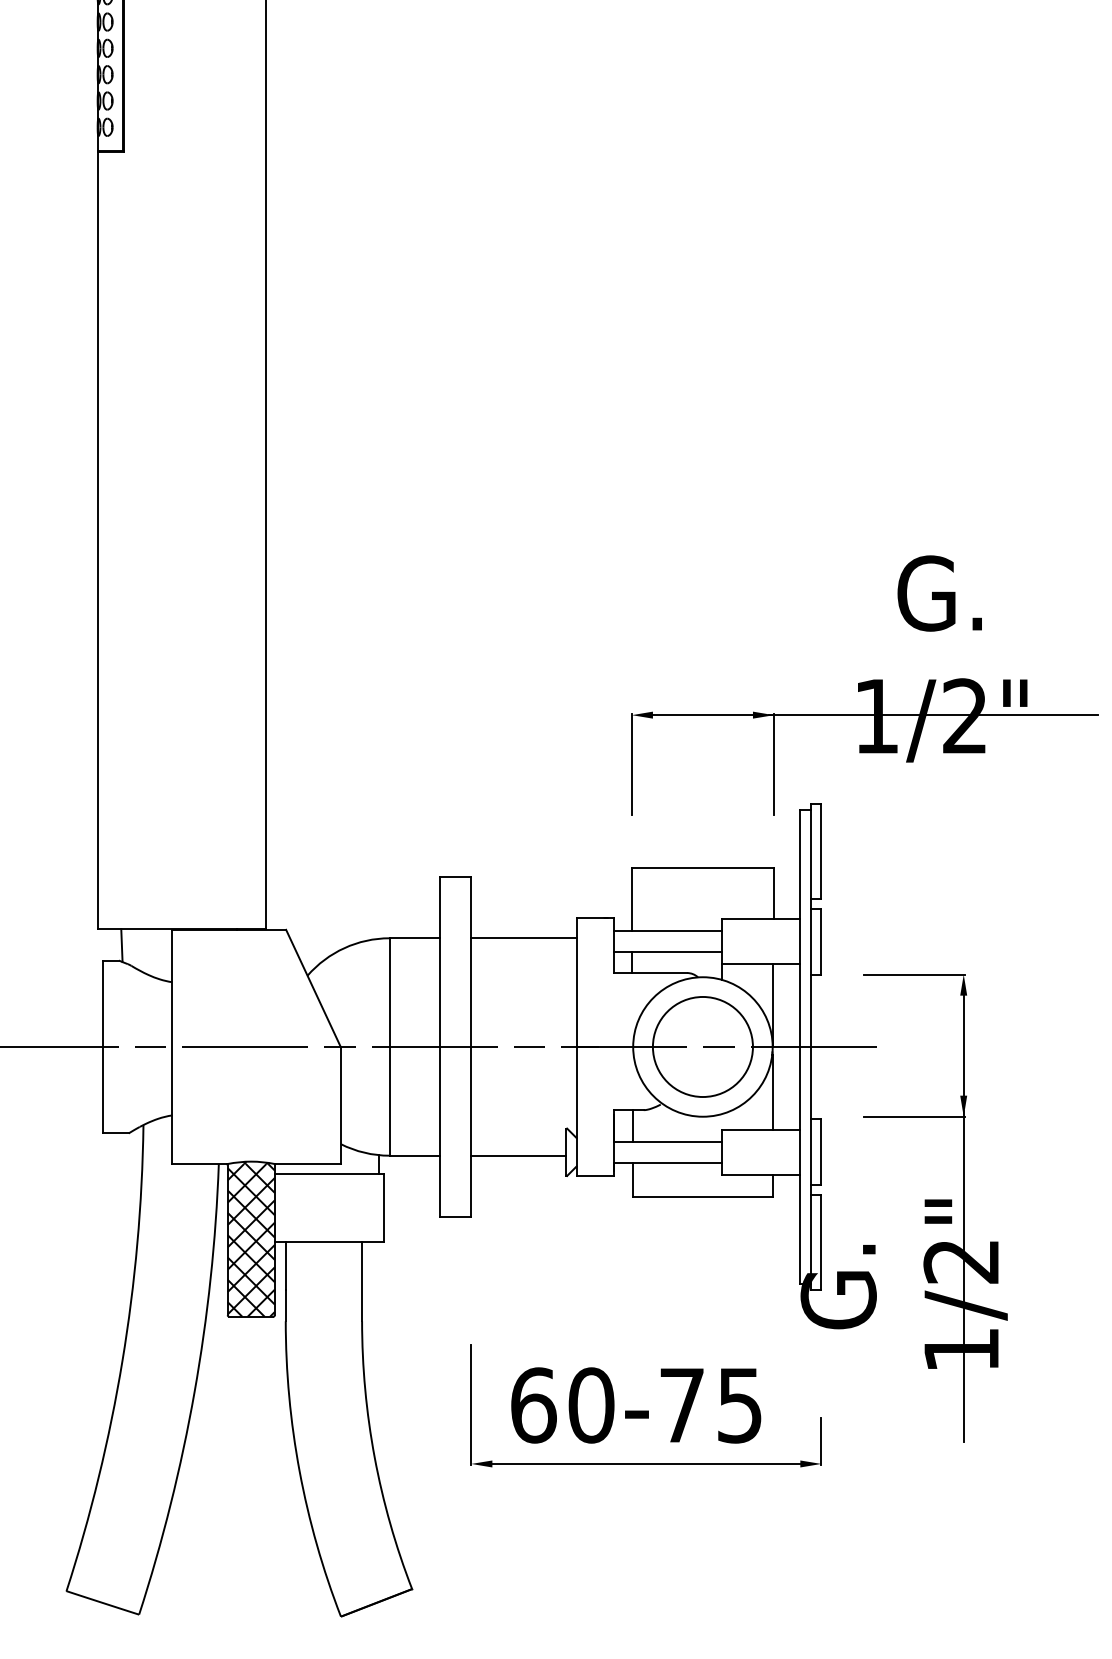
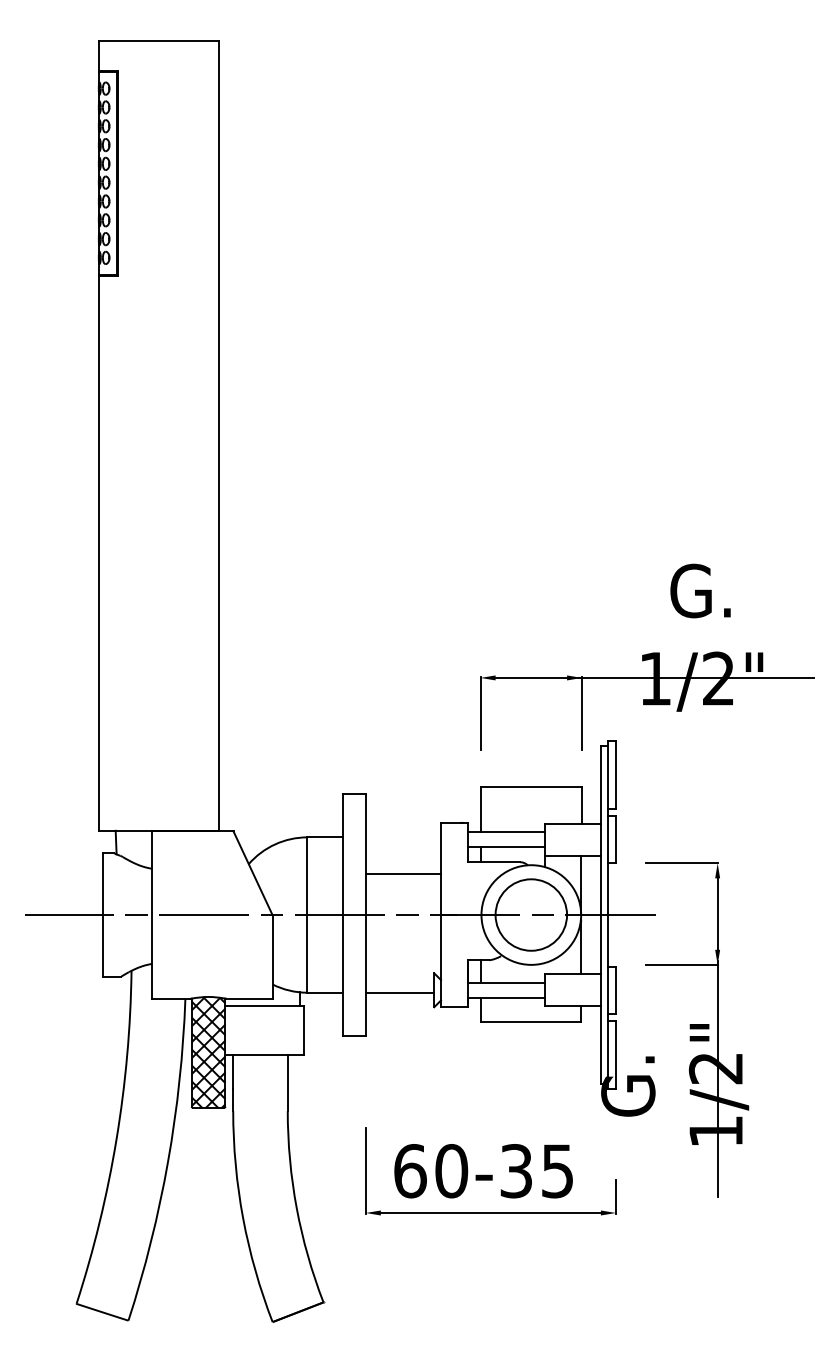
line: (524, 938) -> (403, 874), moved
text: (680, 1405) -> (515, 1171), 60-75 -> 60-35

